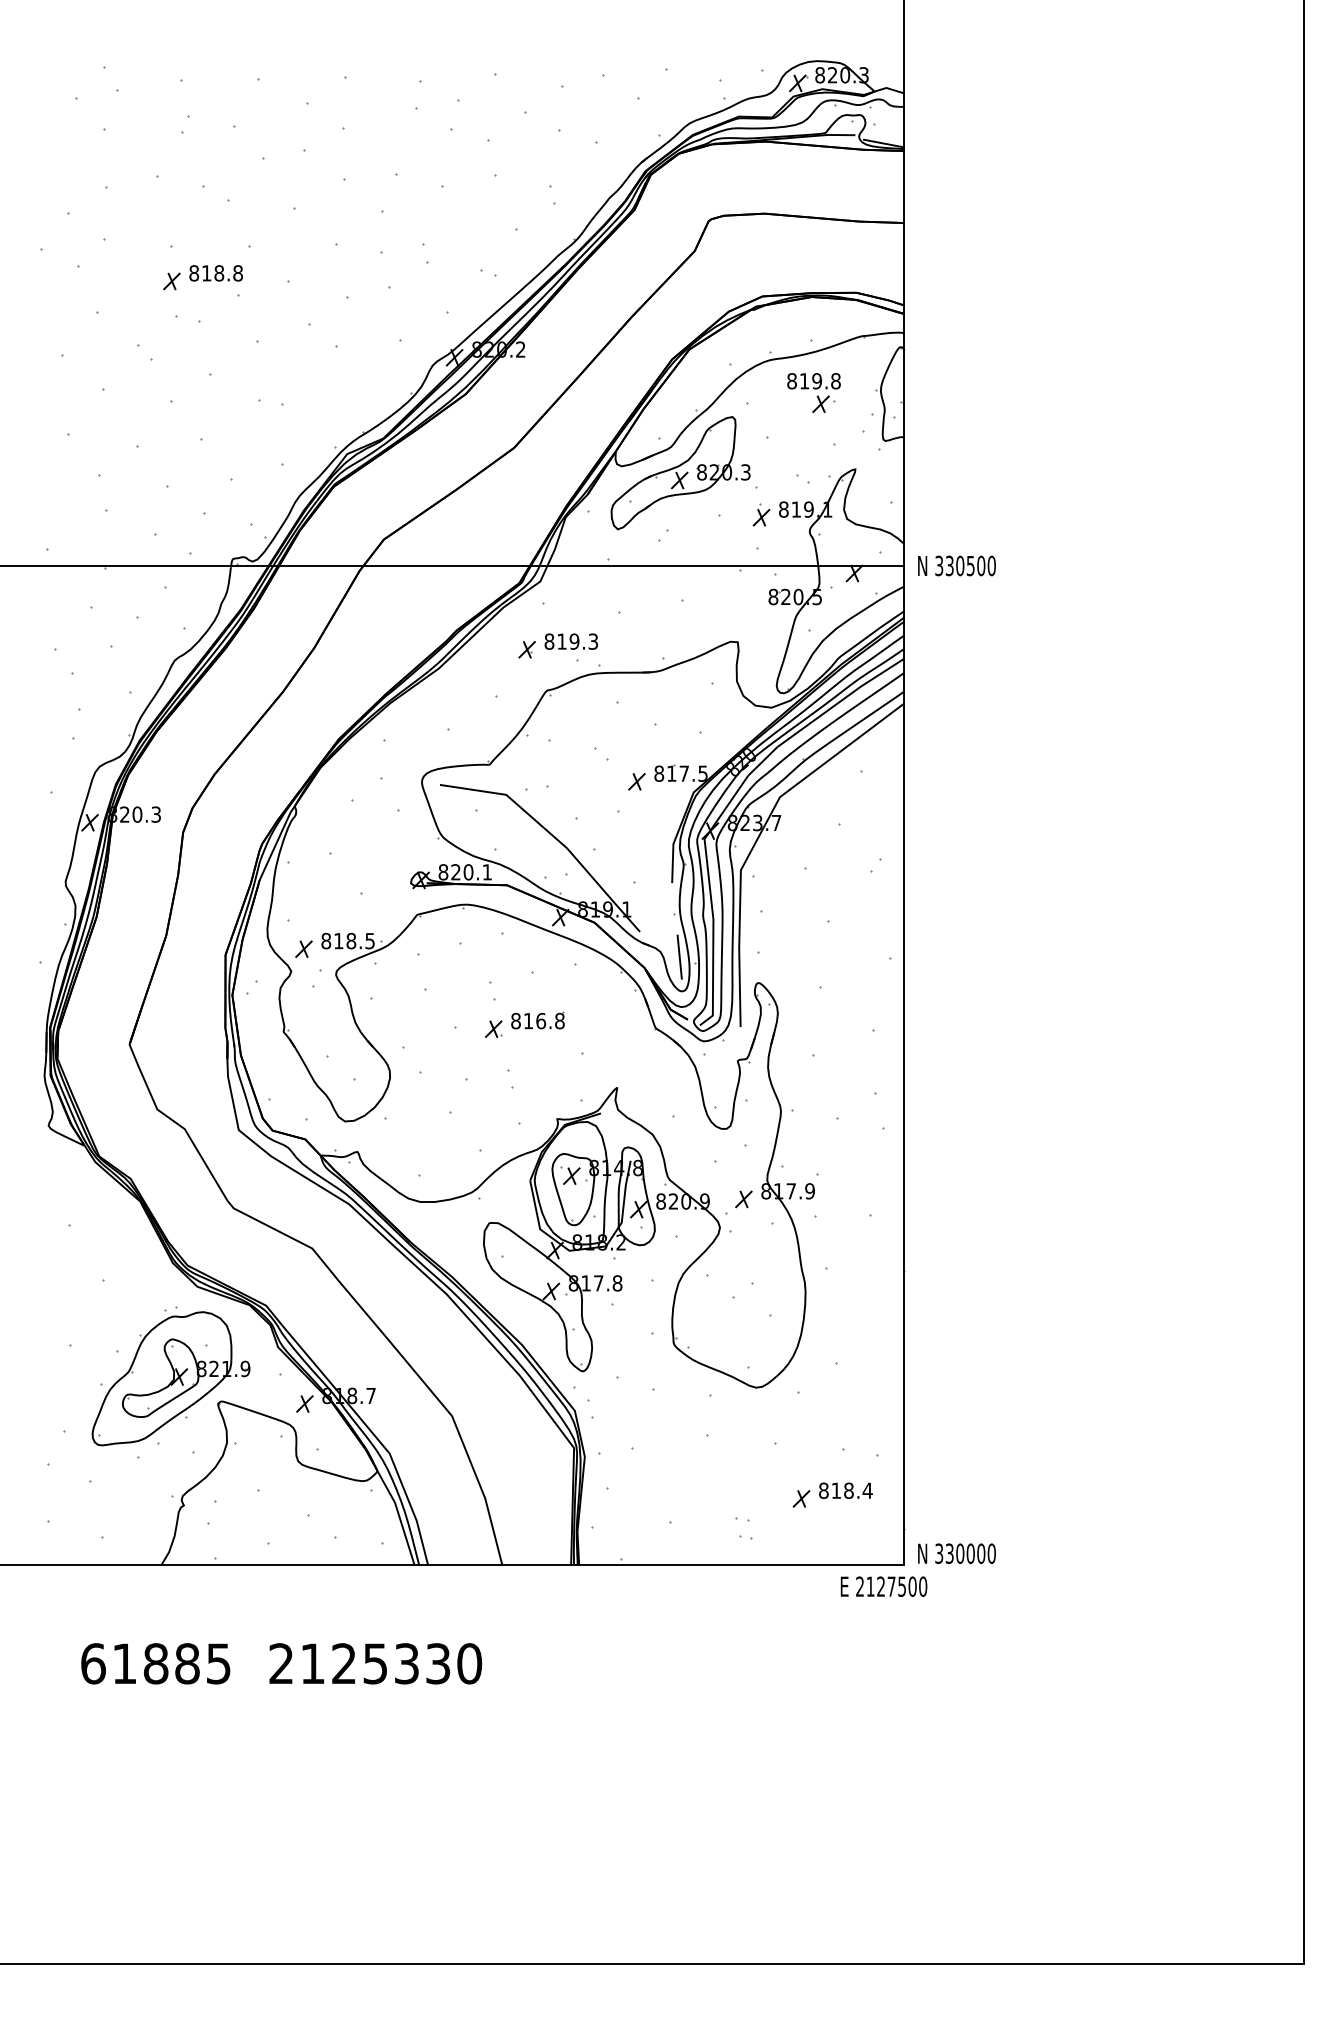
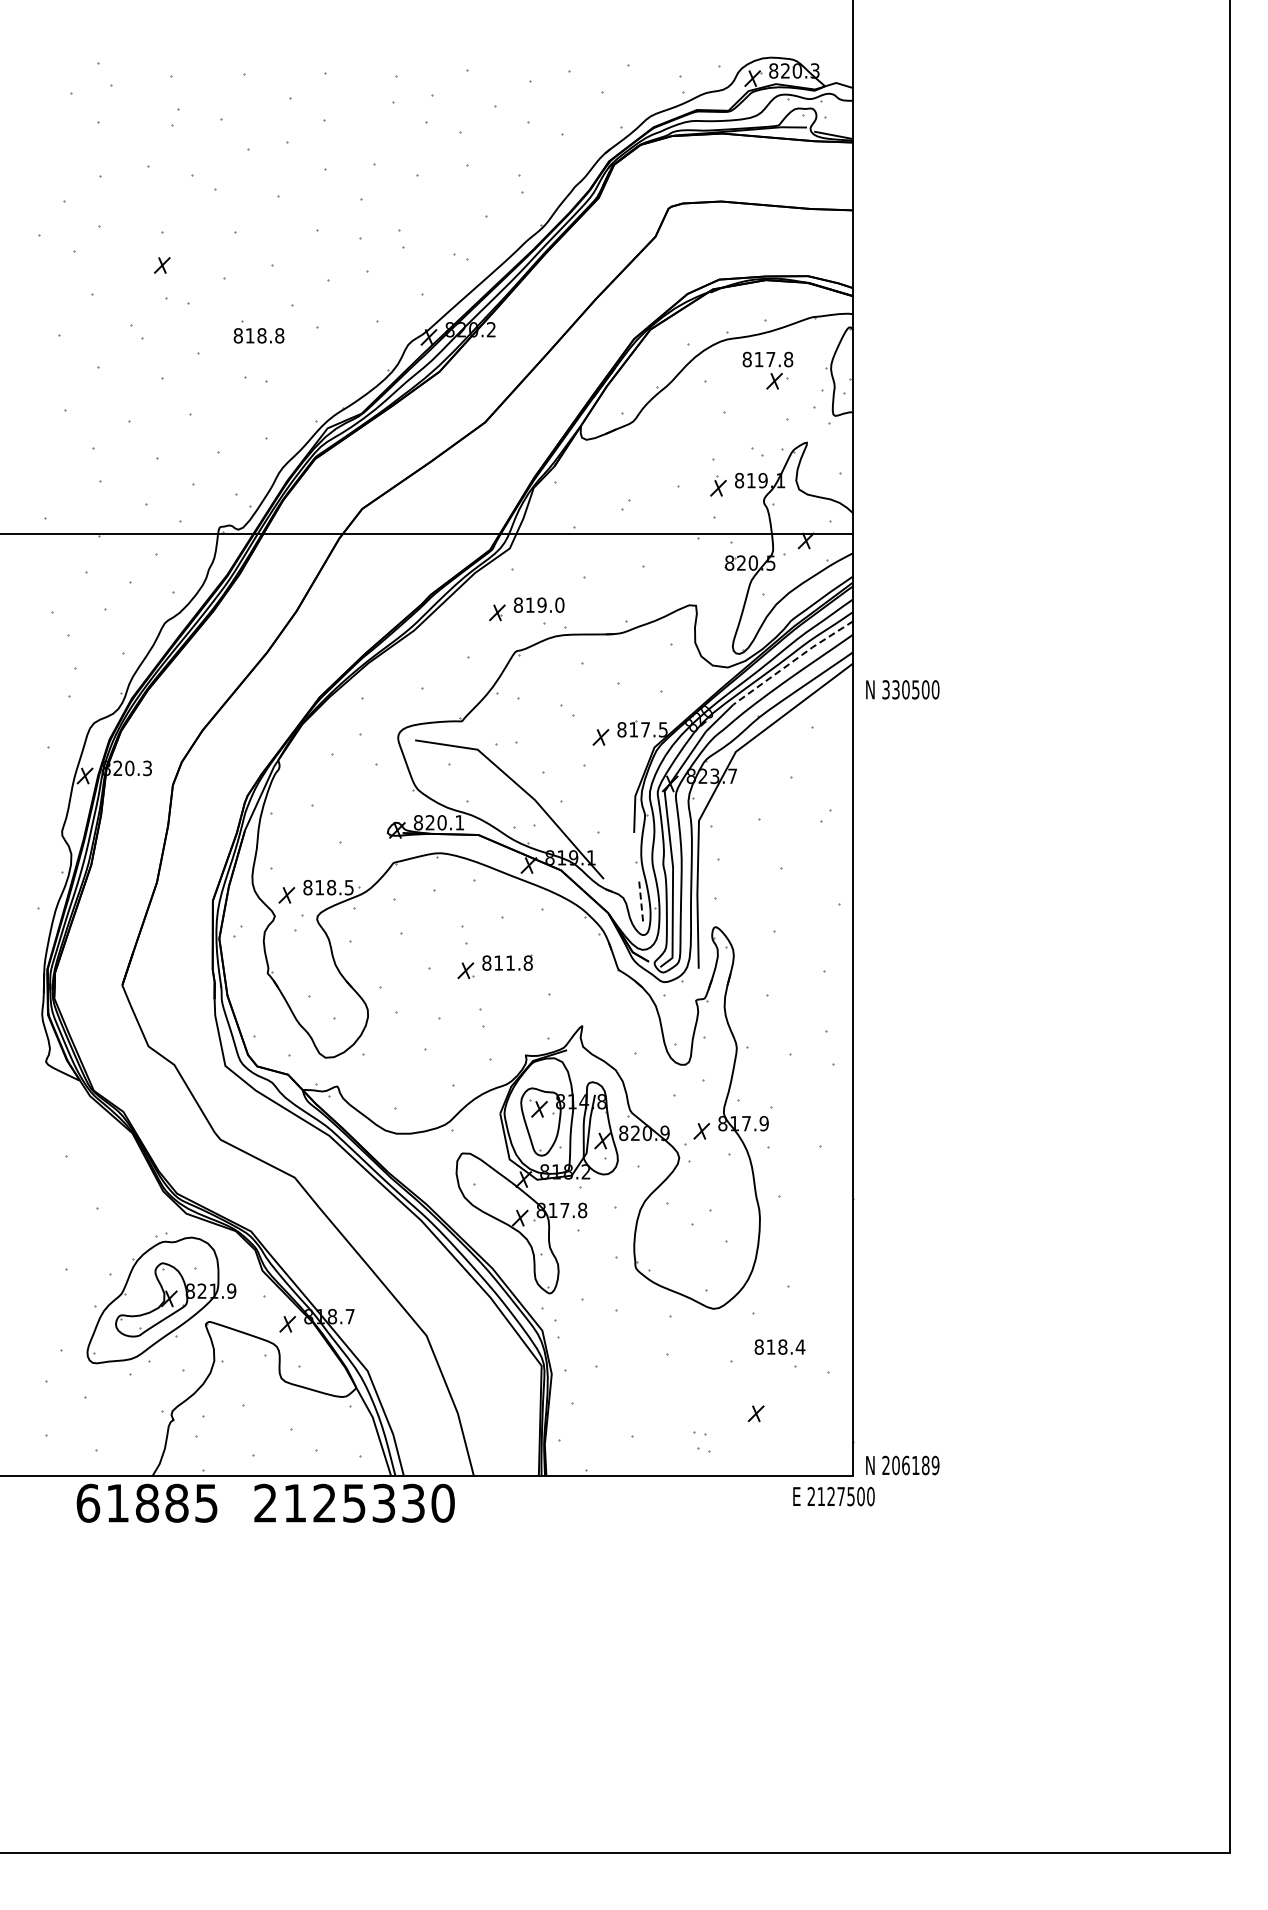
text: (215, 273) -> (258, 335), moved
text: (816, 381) -> (770, 359), 819.8 -> 817.8
part: (681, 473) -> (642, 446), removed
text: (956, 565) -> (902, 689), moved
text: (593, 640) -> (559, 604), 819.3 -> 819.0
line: (841, 701) -> (793, 661), solid -> dashed
line: (679, 957) -> (641, 903), solid -> dashed
text: (541, 1020) -> (510, 962), 816.8 -> 811.8
text: (845, 1490) -> (779, 1346), moved
text: (965, 1553) -> (910, 1465), 330000 -> 206189
text: (281, 1662) -> (265, 1502), moved

